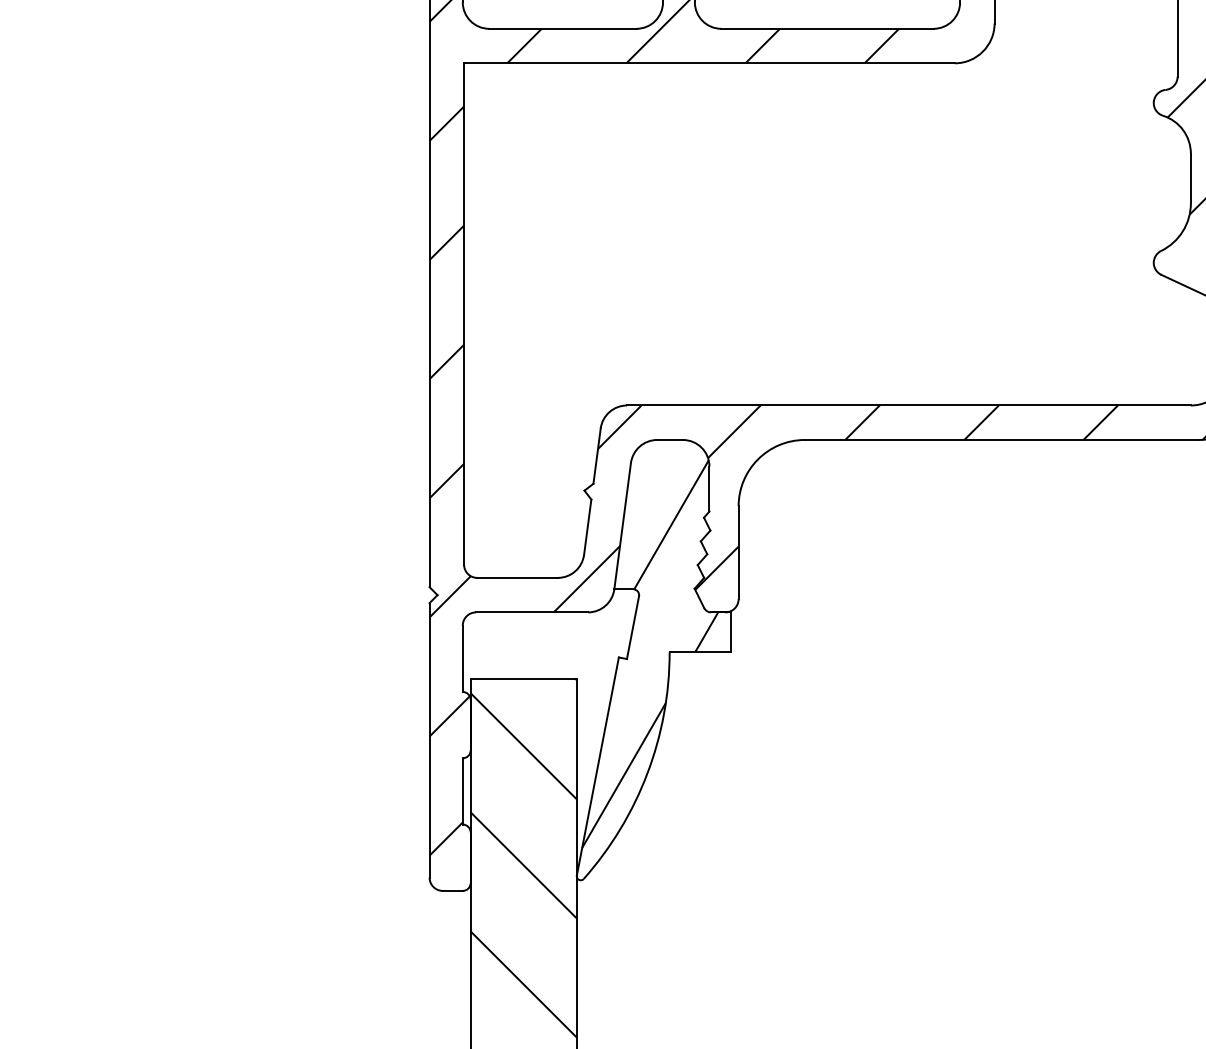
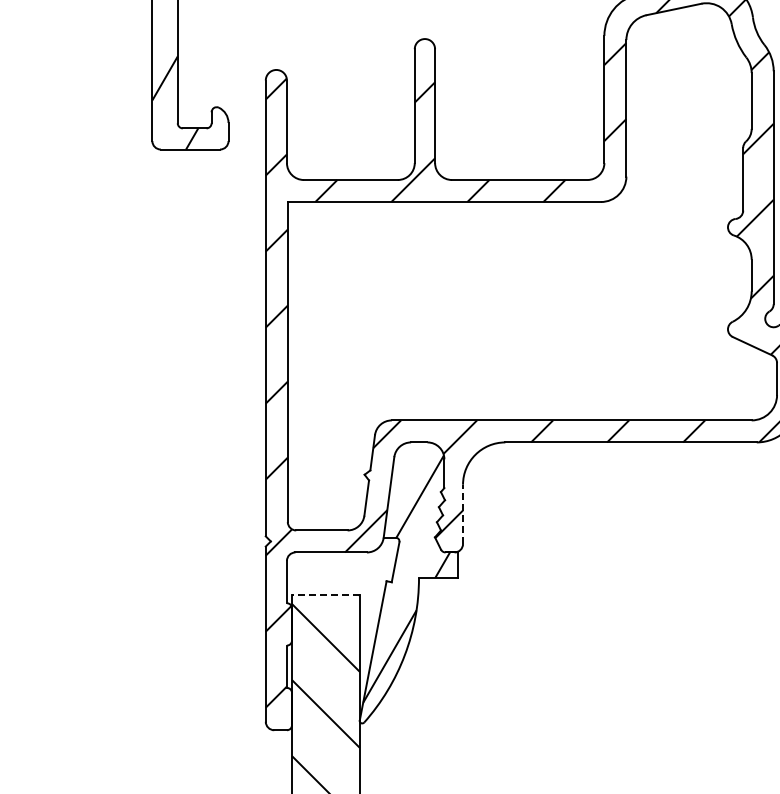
line: (739, 552) -> (463, 514), solid -> dashed
line: (523, 678) -> (325, 594), solid -> dashed

